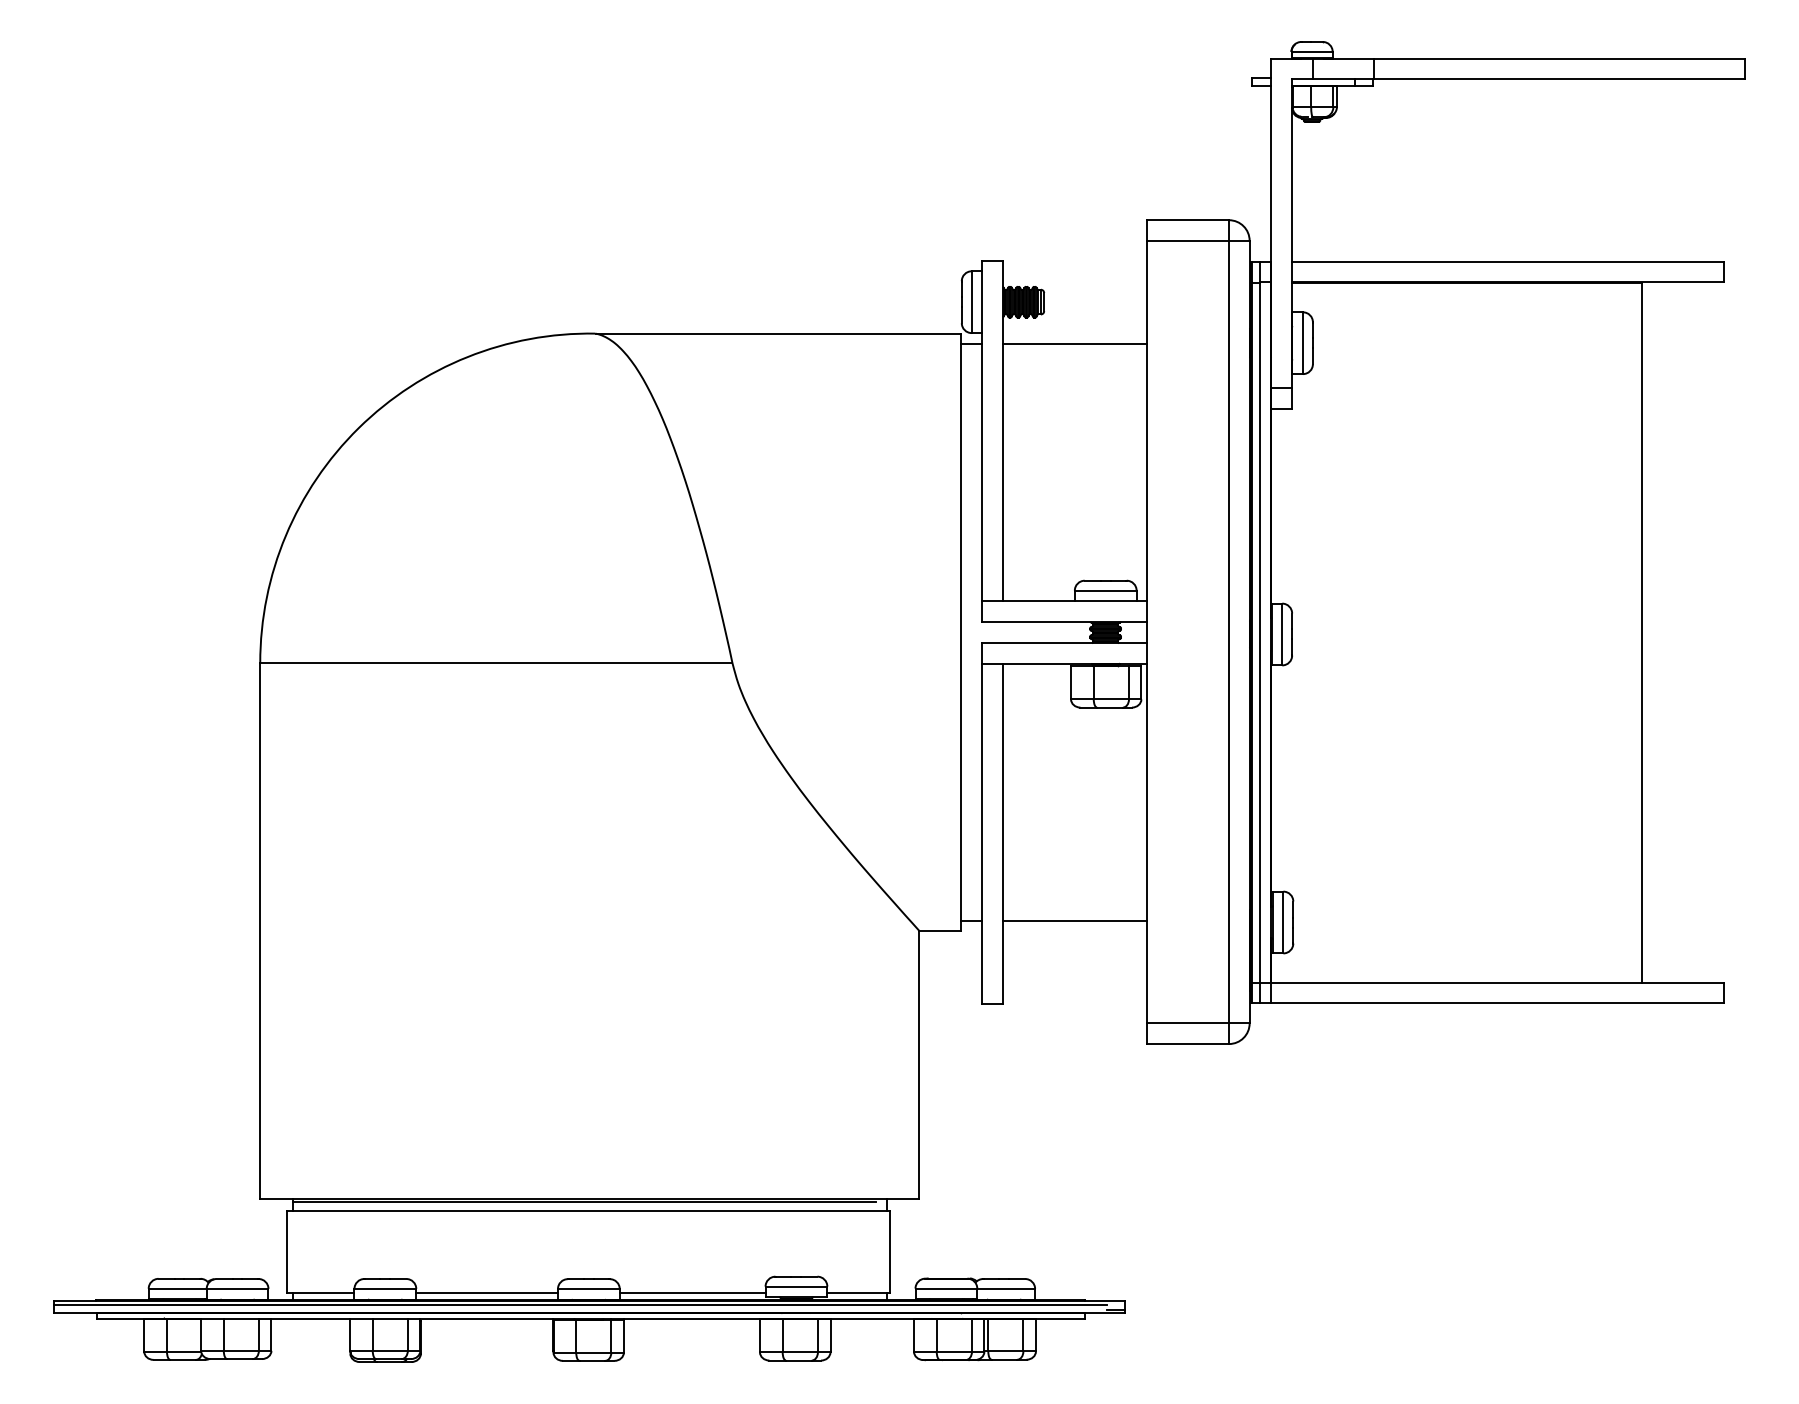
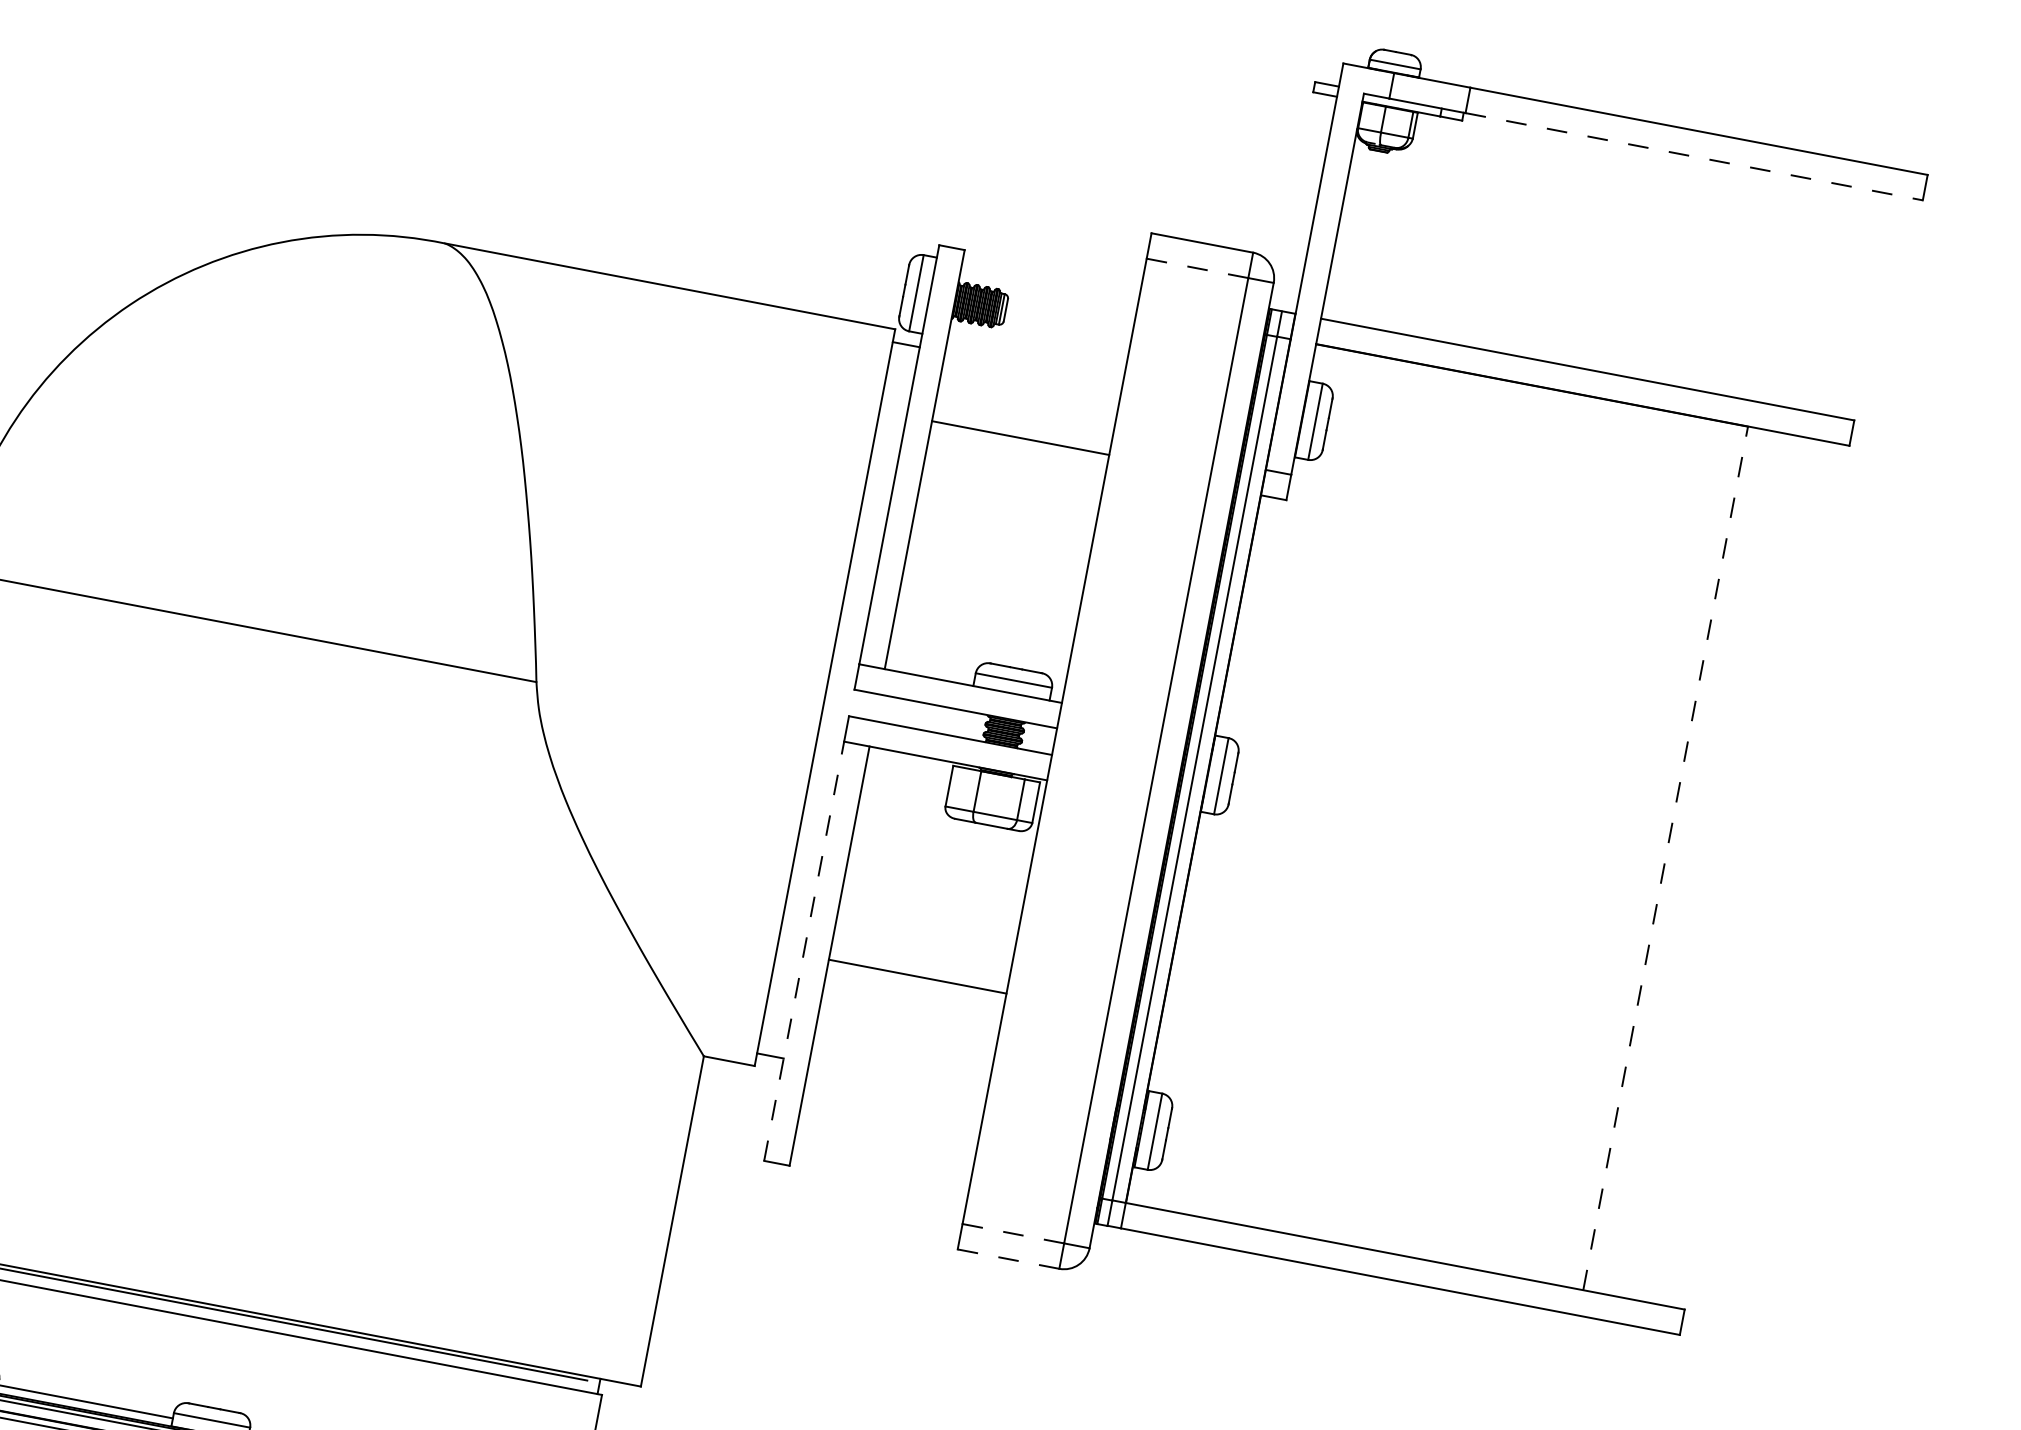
line: (1560, 79) -> (1695, 157), solid -> dashed
line: (1187, 240) -> (1197, 267), solid -> dashed
line: (1074, 343) -> (1020, 437), moved
line: (1642, 632) -> (1666, 858), solid -> dashed
line: (982, 833) -> (804, 951), solid -> dashed
line: (1074, 920) -> (917, 976), moved
line: (1188, 1023) -> (1014, 1233), solid -> dashed
line: (1187, 1044) -> (1007, 1259), solid -> dashed

